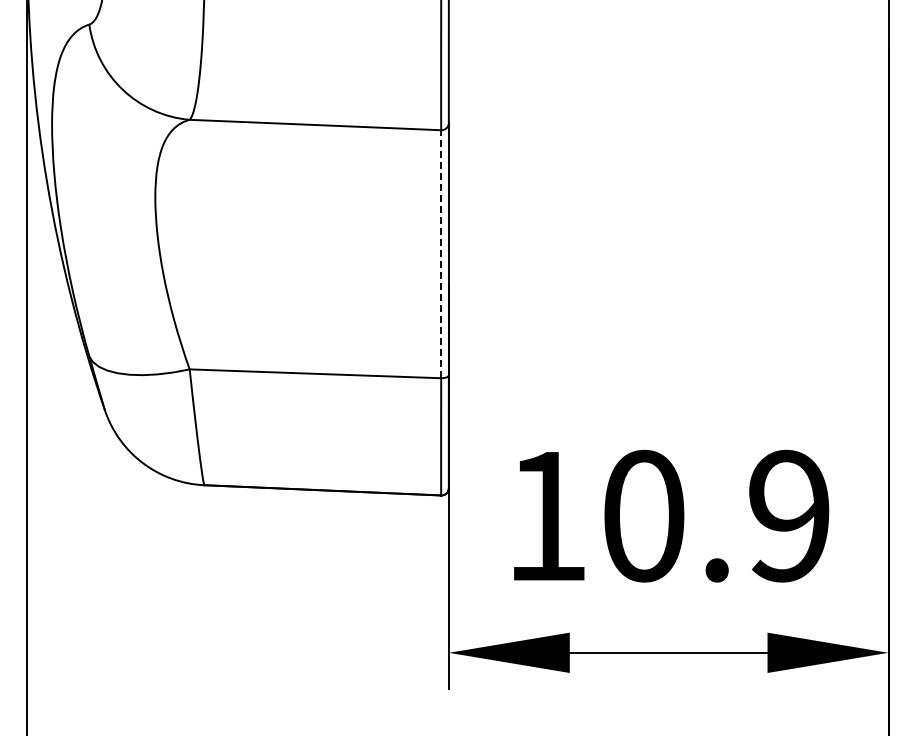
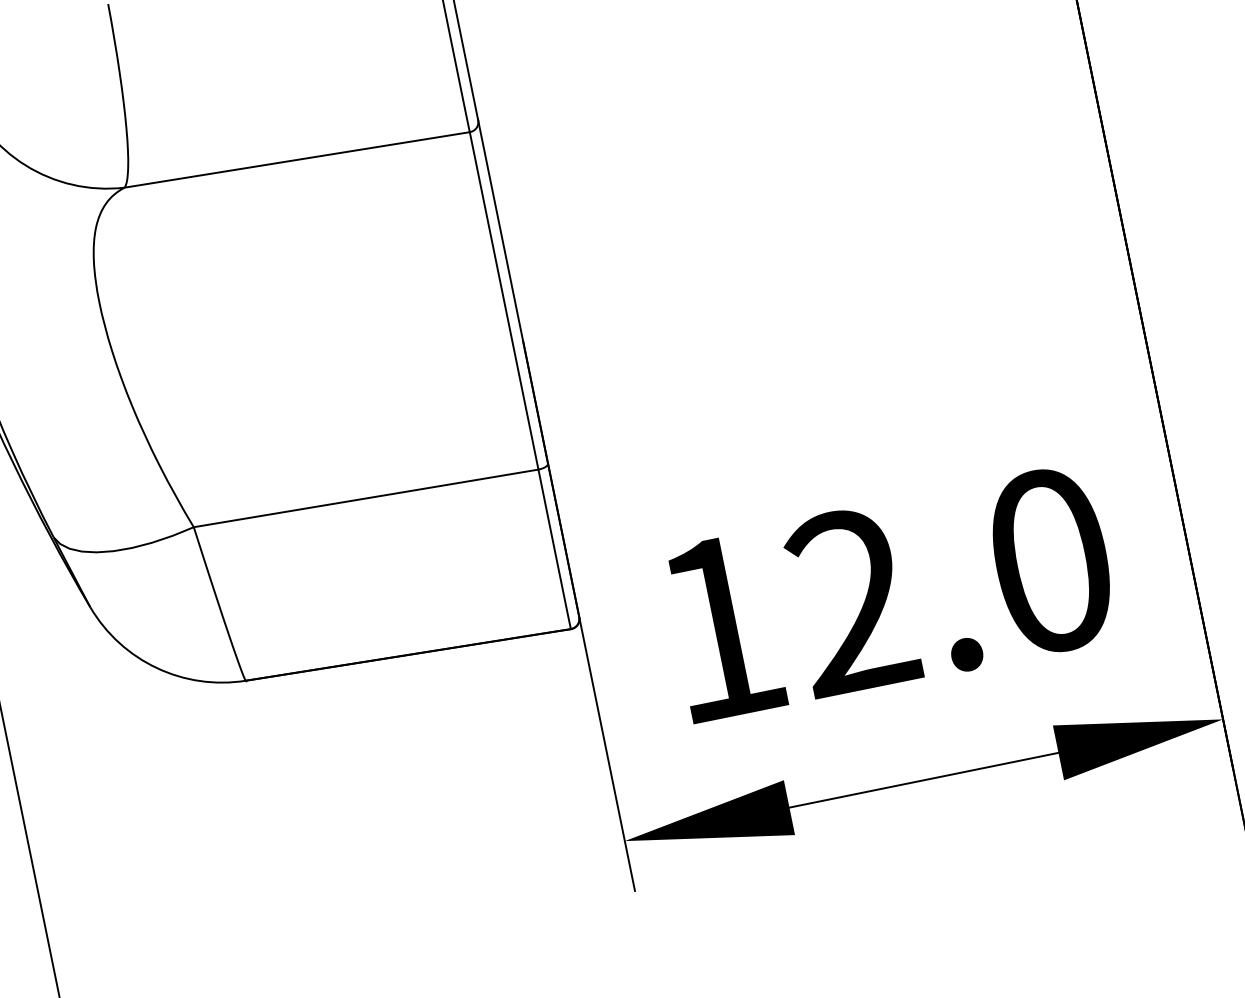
line: (441, 254) -> (504, 301), dashed -> solid
text: (716, 515) -> (951, 580), 10.9 -> 12.0

